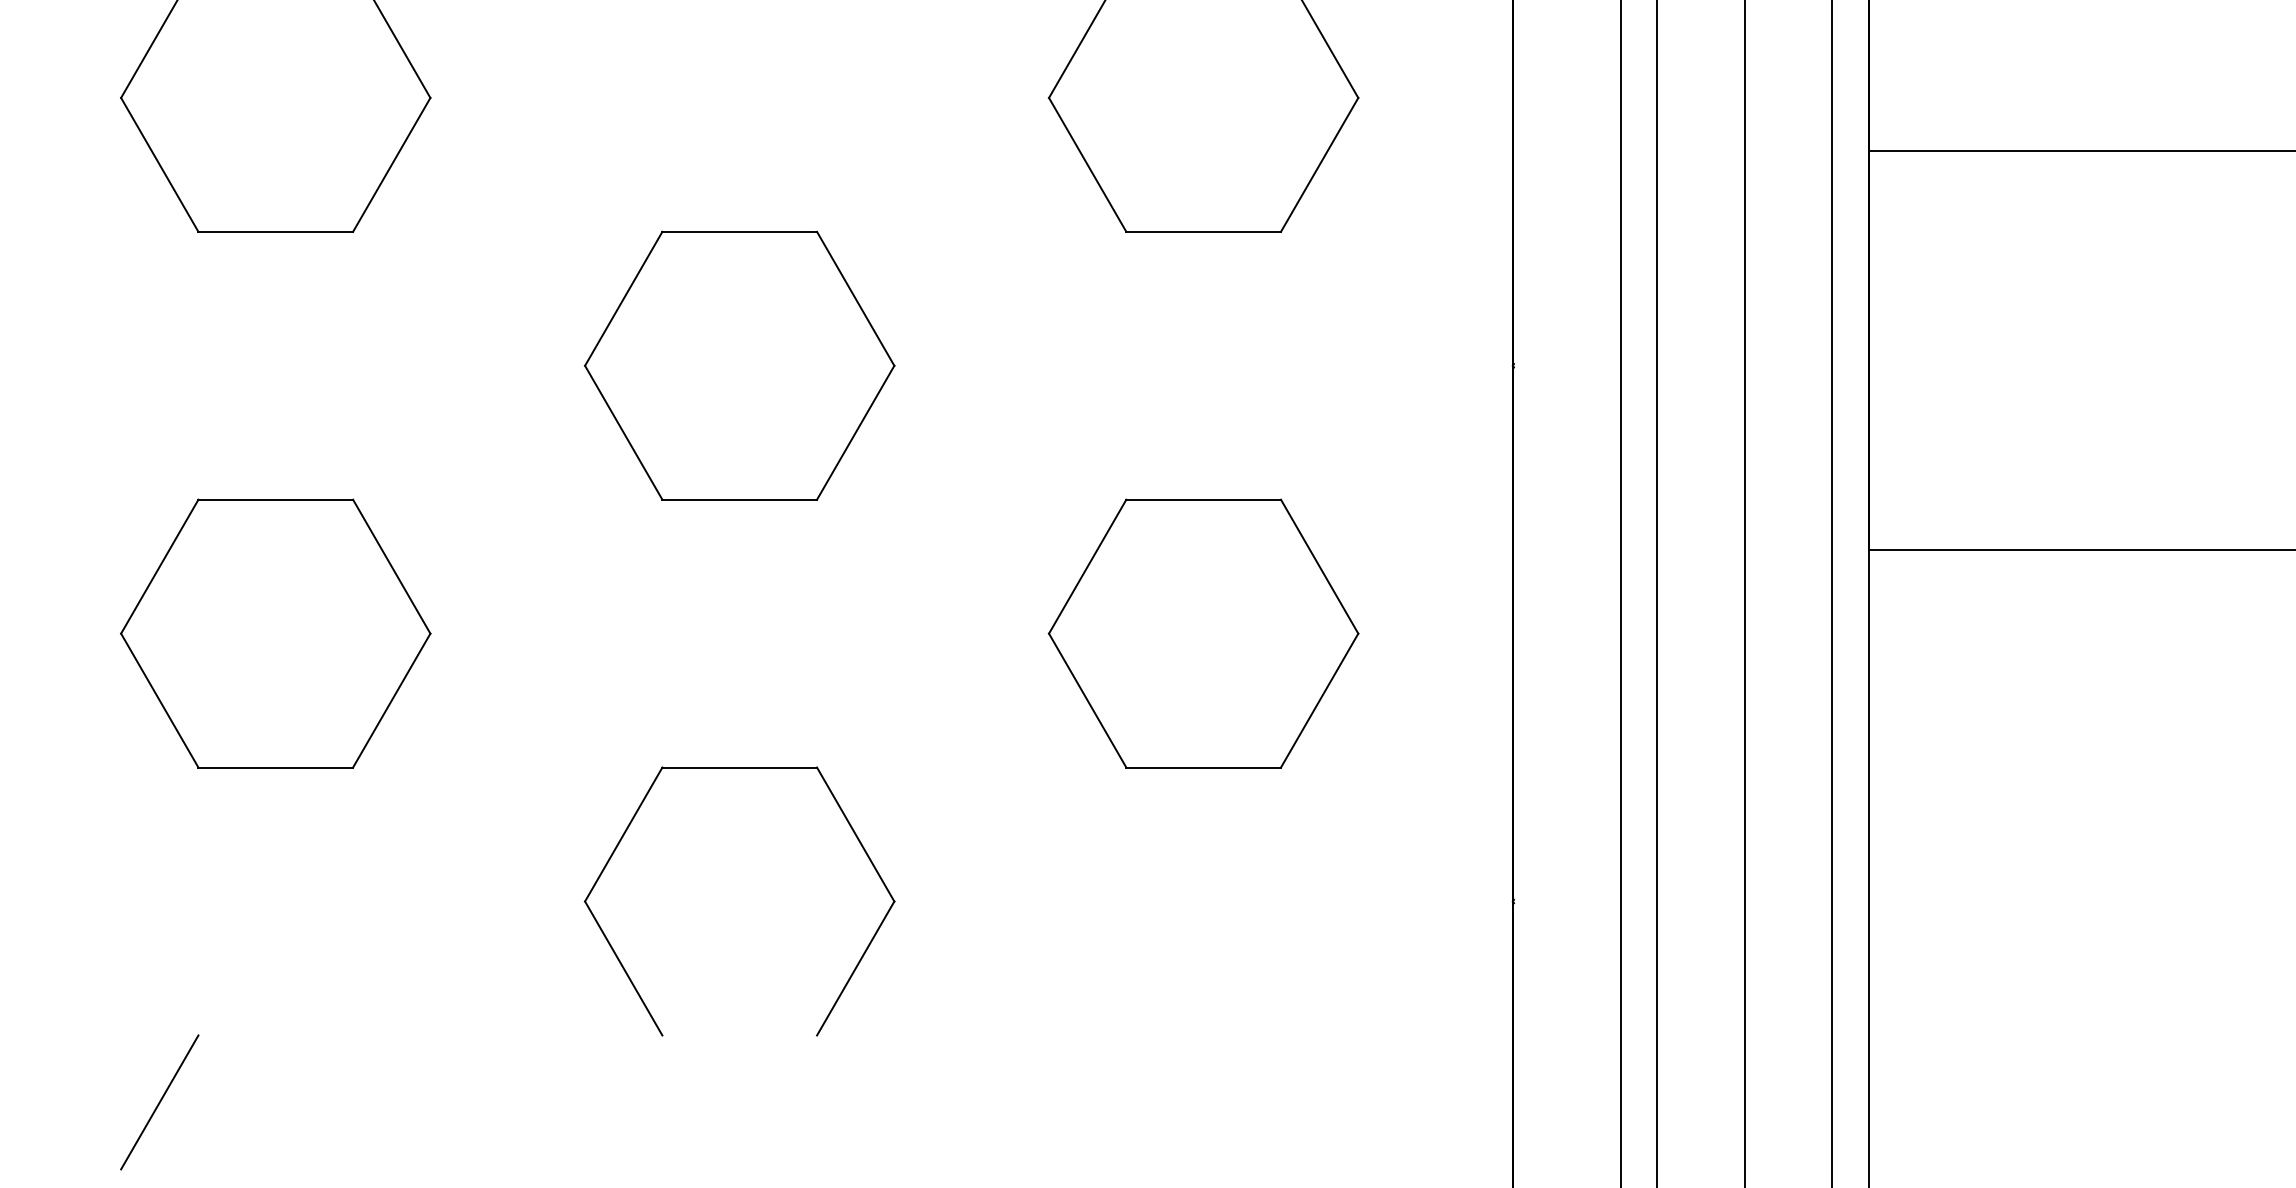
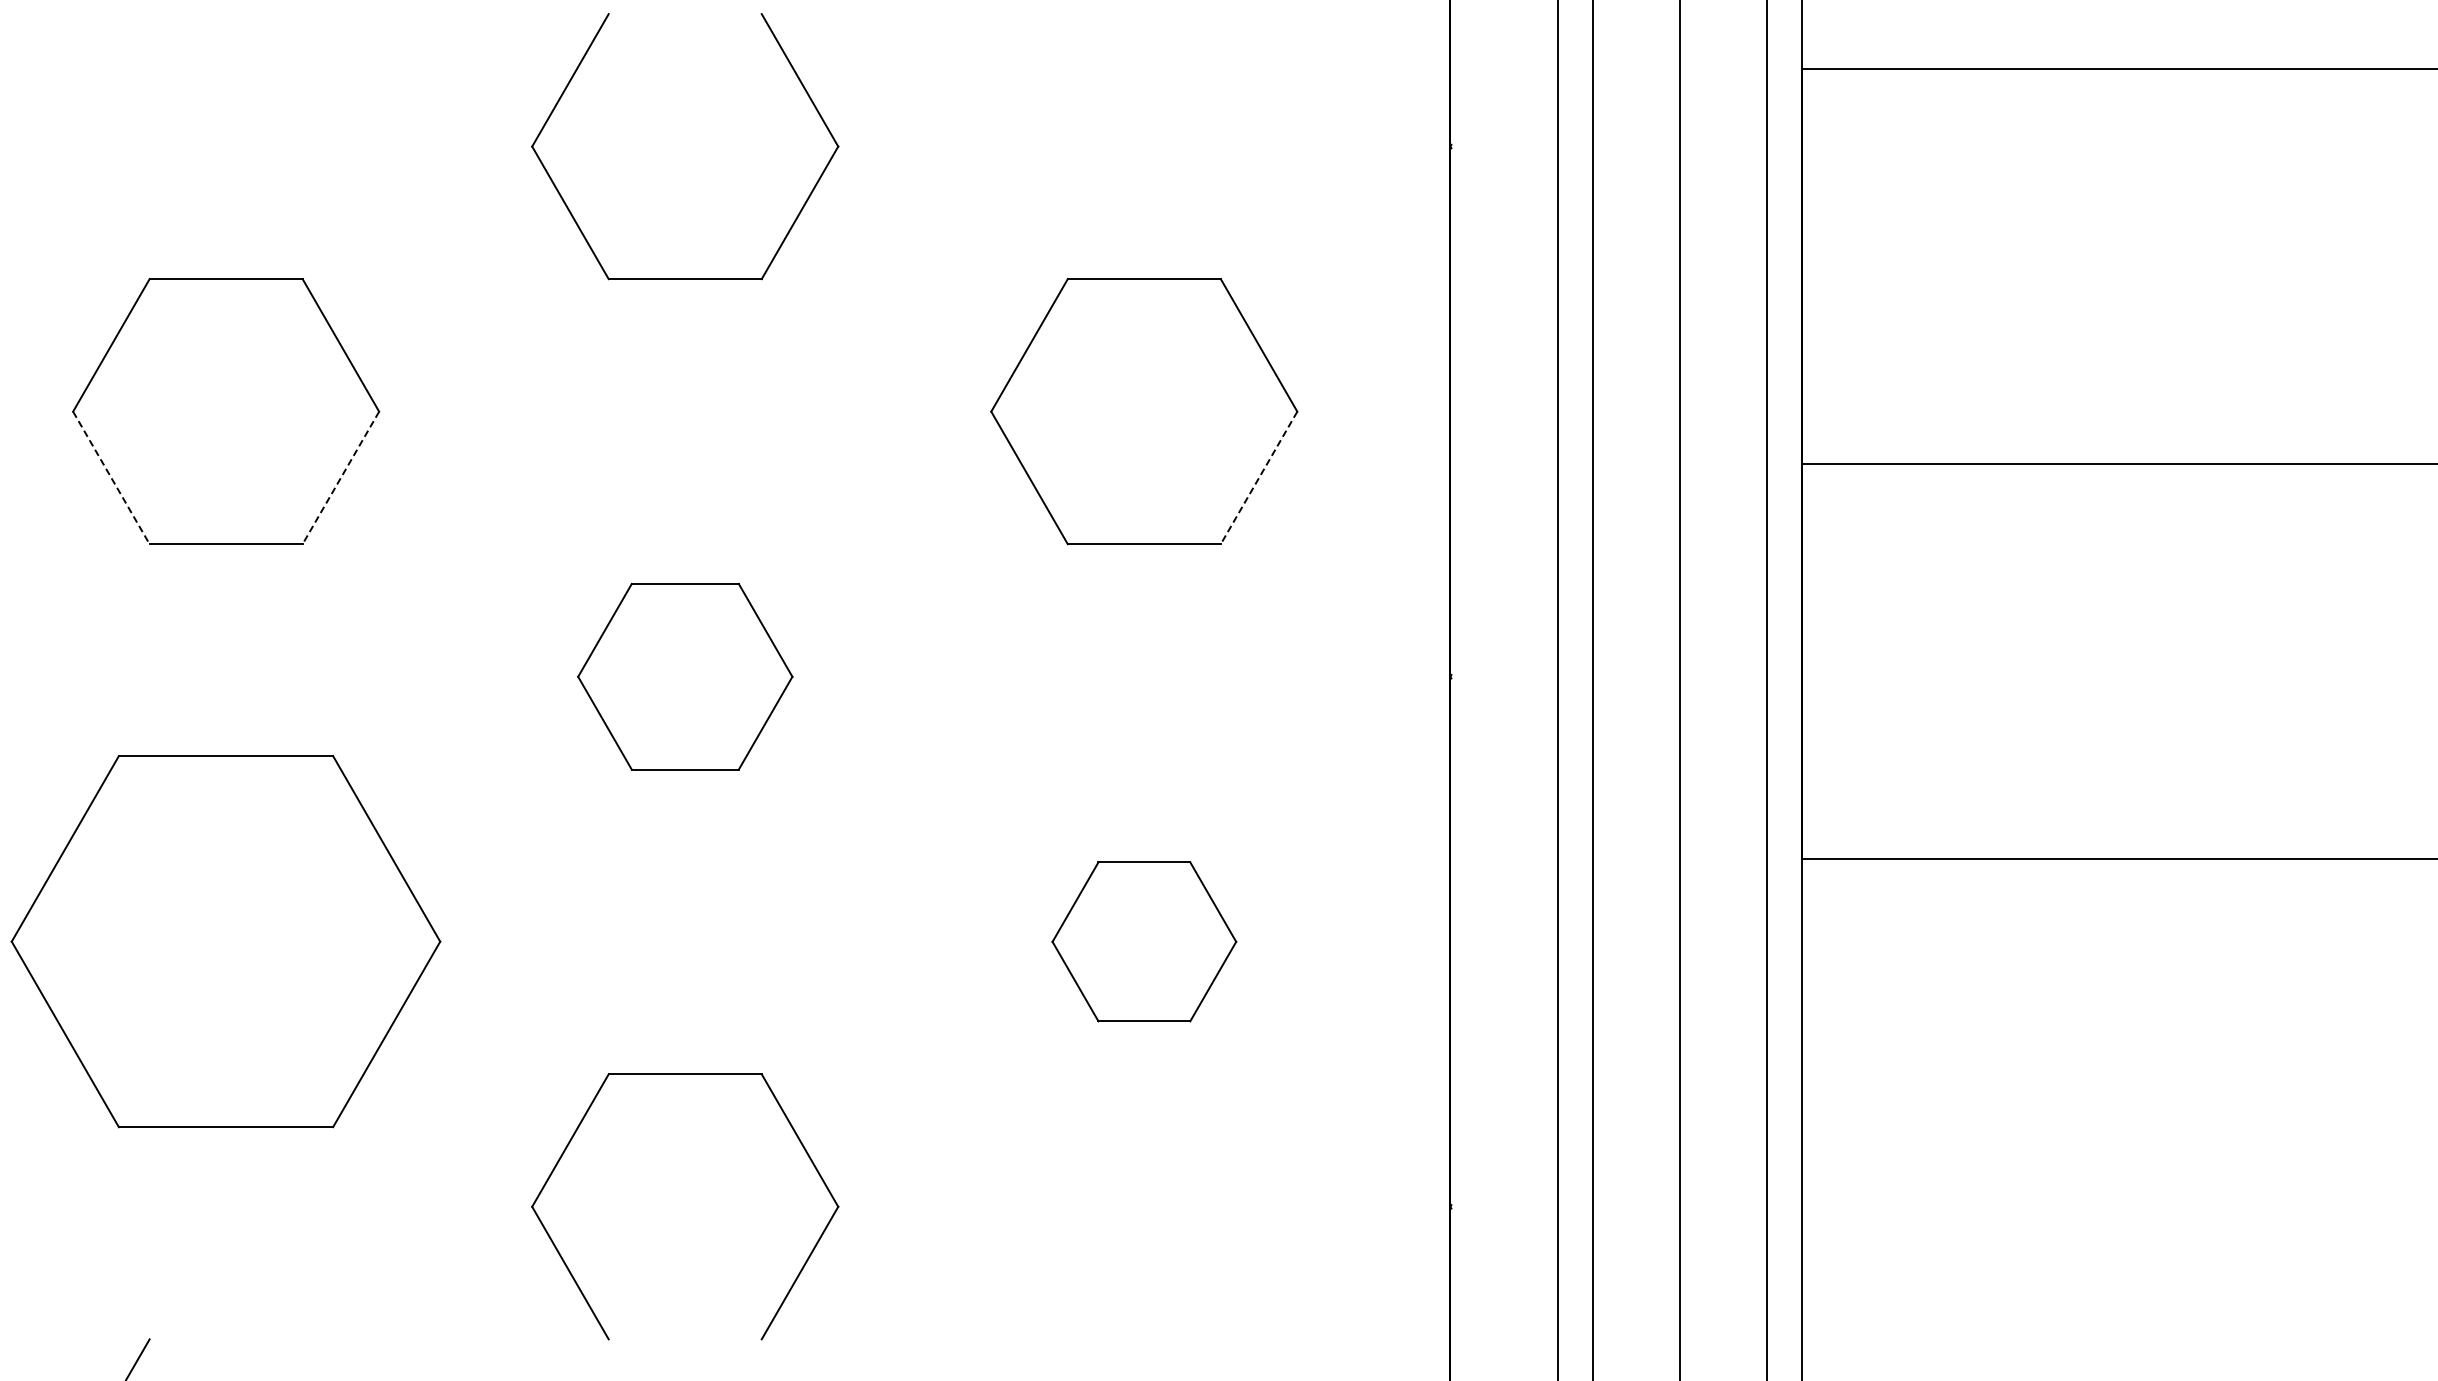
line: (159, 164) -> (111, 477), solid -> dashed
line: (391, 164) -> (340, 477), solid -> dashed
line: (1320, 164) -> (1259, 477), solid -> dashed
part: (739, 365) -> (685, 676), size x0.7
part: (276, 633) -> (226, 941), size x1.4
part: (1203, 633) -> (1144, 941), size x0.6

